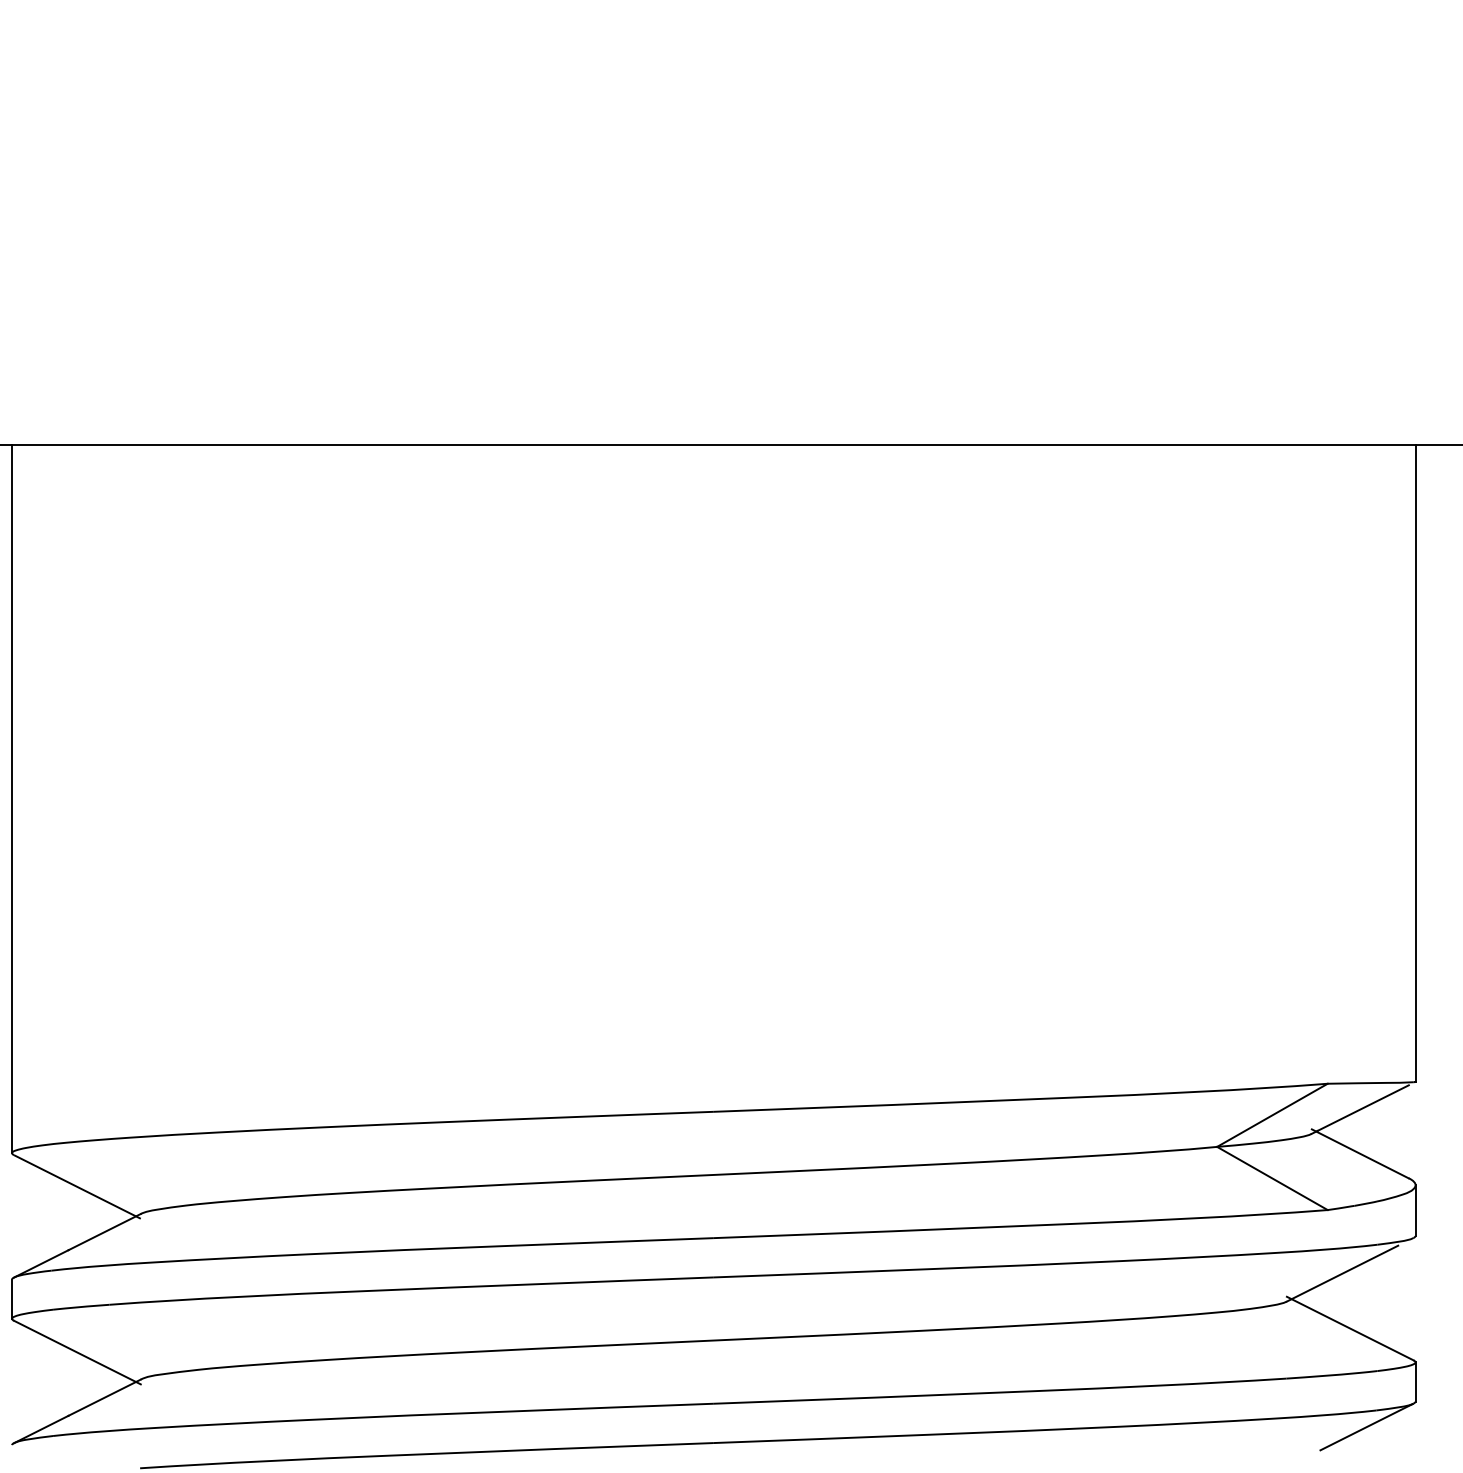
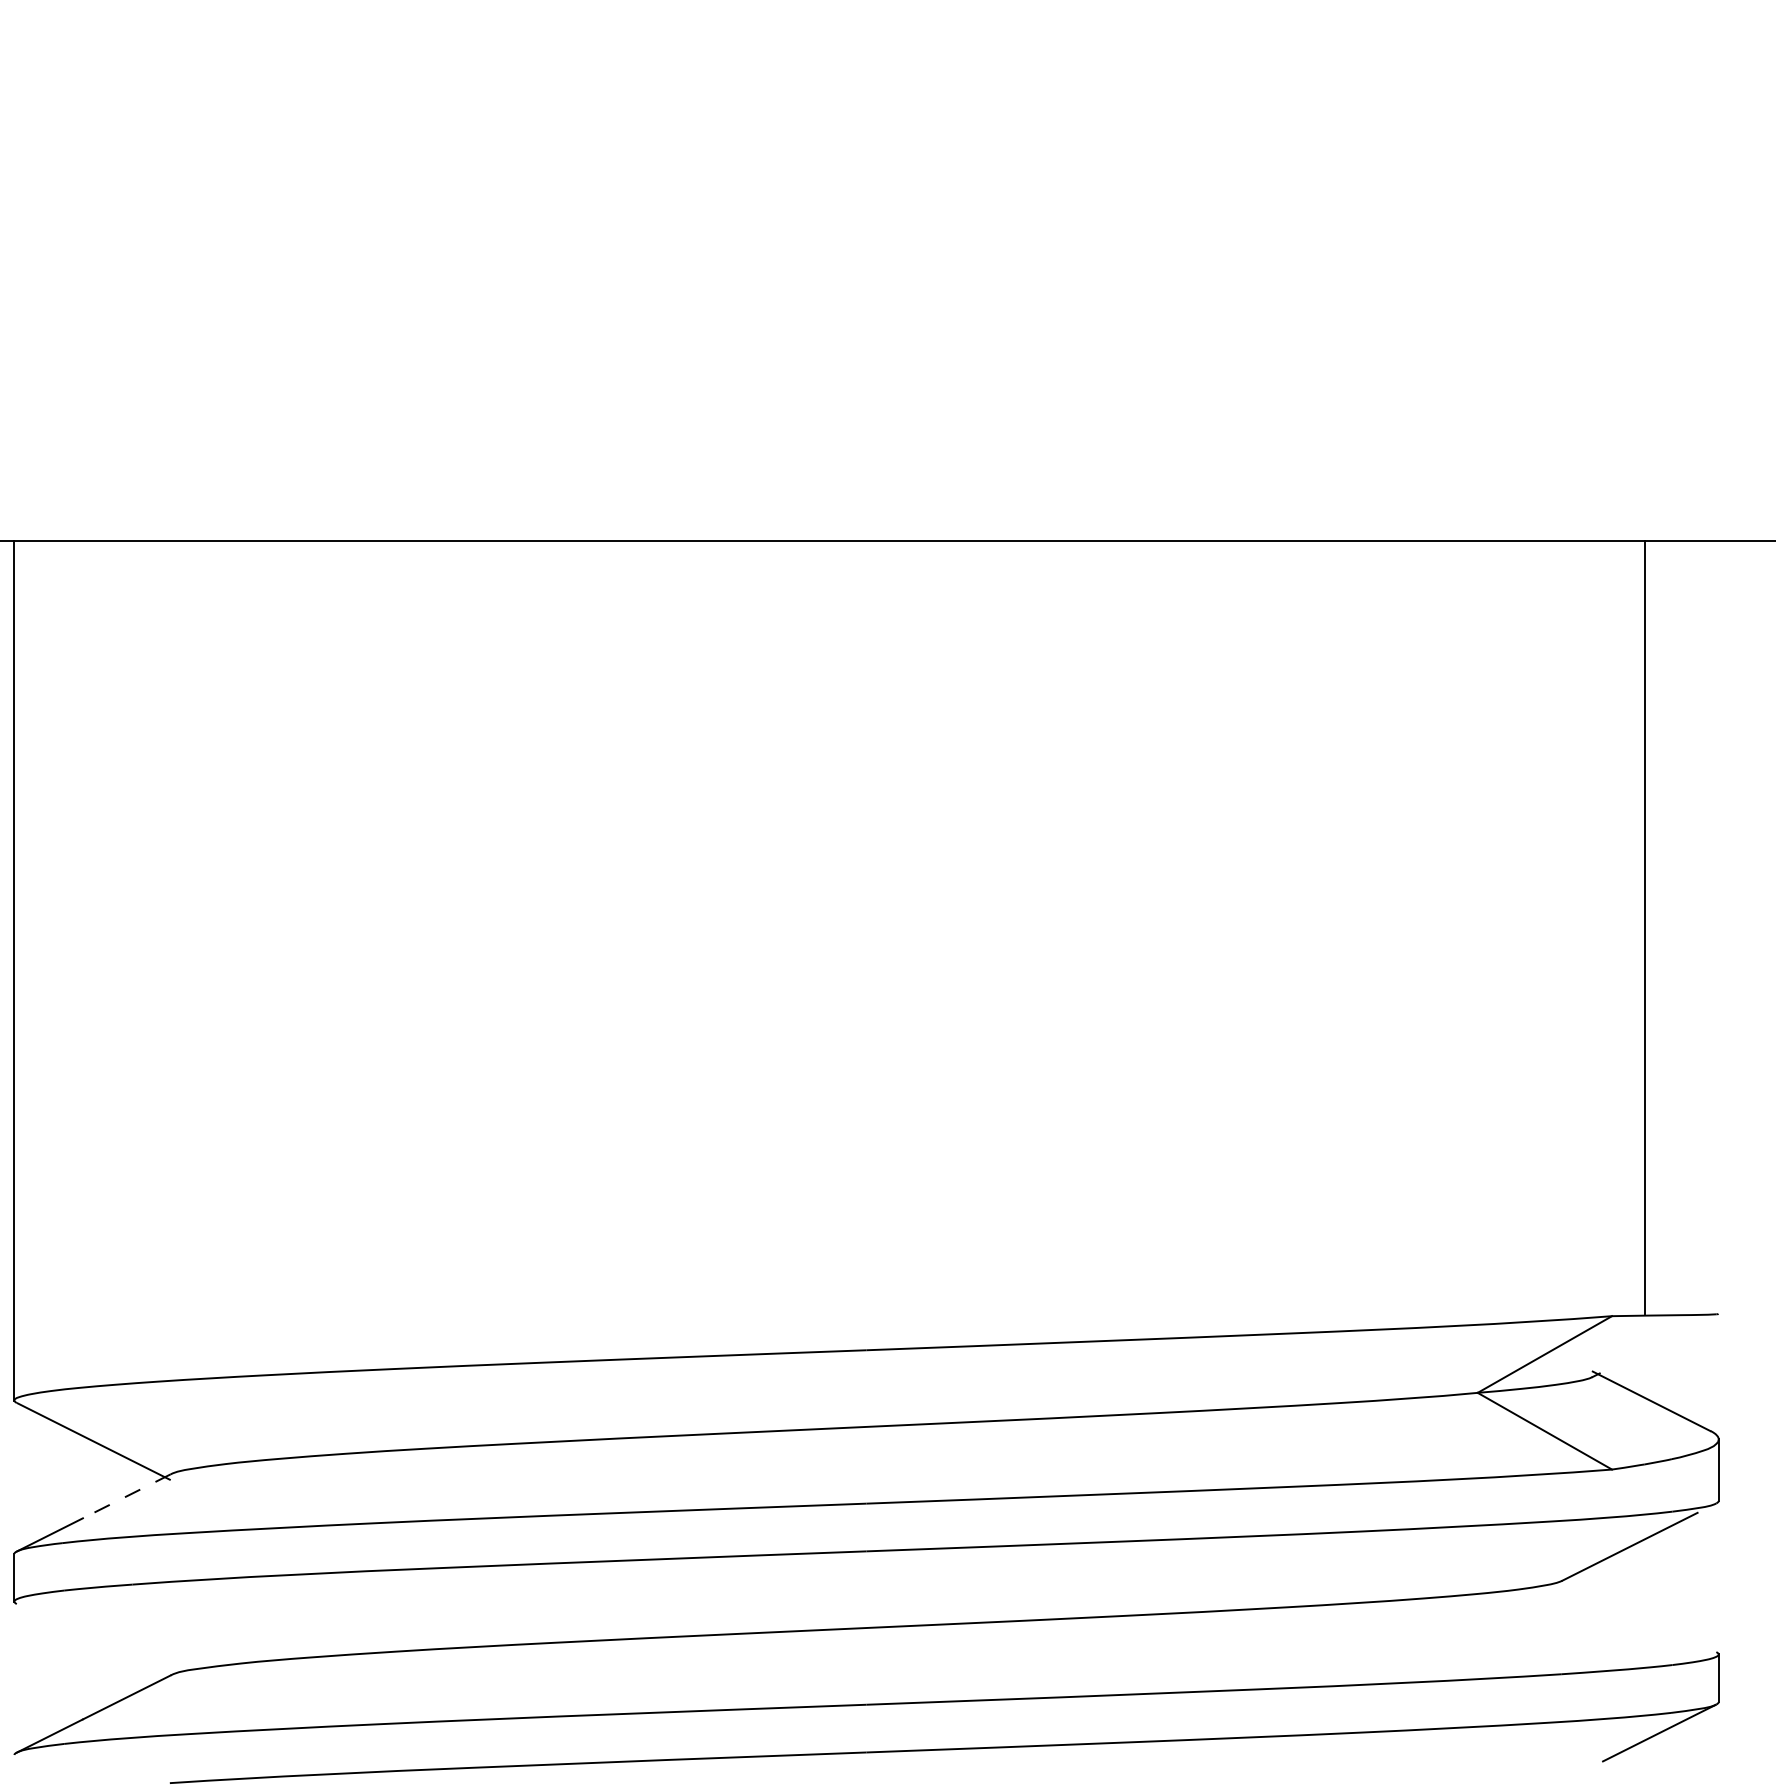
line: (1415, 762) -> (1644, 926), moved
line: (1362, 1107) -> (1654, 1345), removed
line: (104, 1232) -> (126, 1496), solid -> dashed
line: (1350, 1328) -> (1639, 1613), removed
line: (77, 1352) -> (93, 1642), removed

